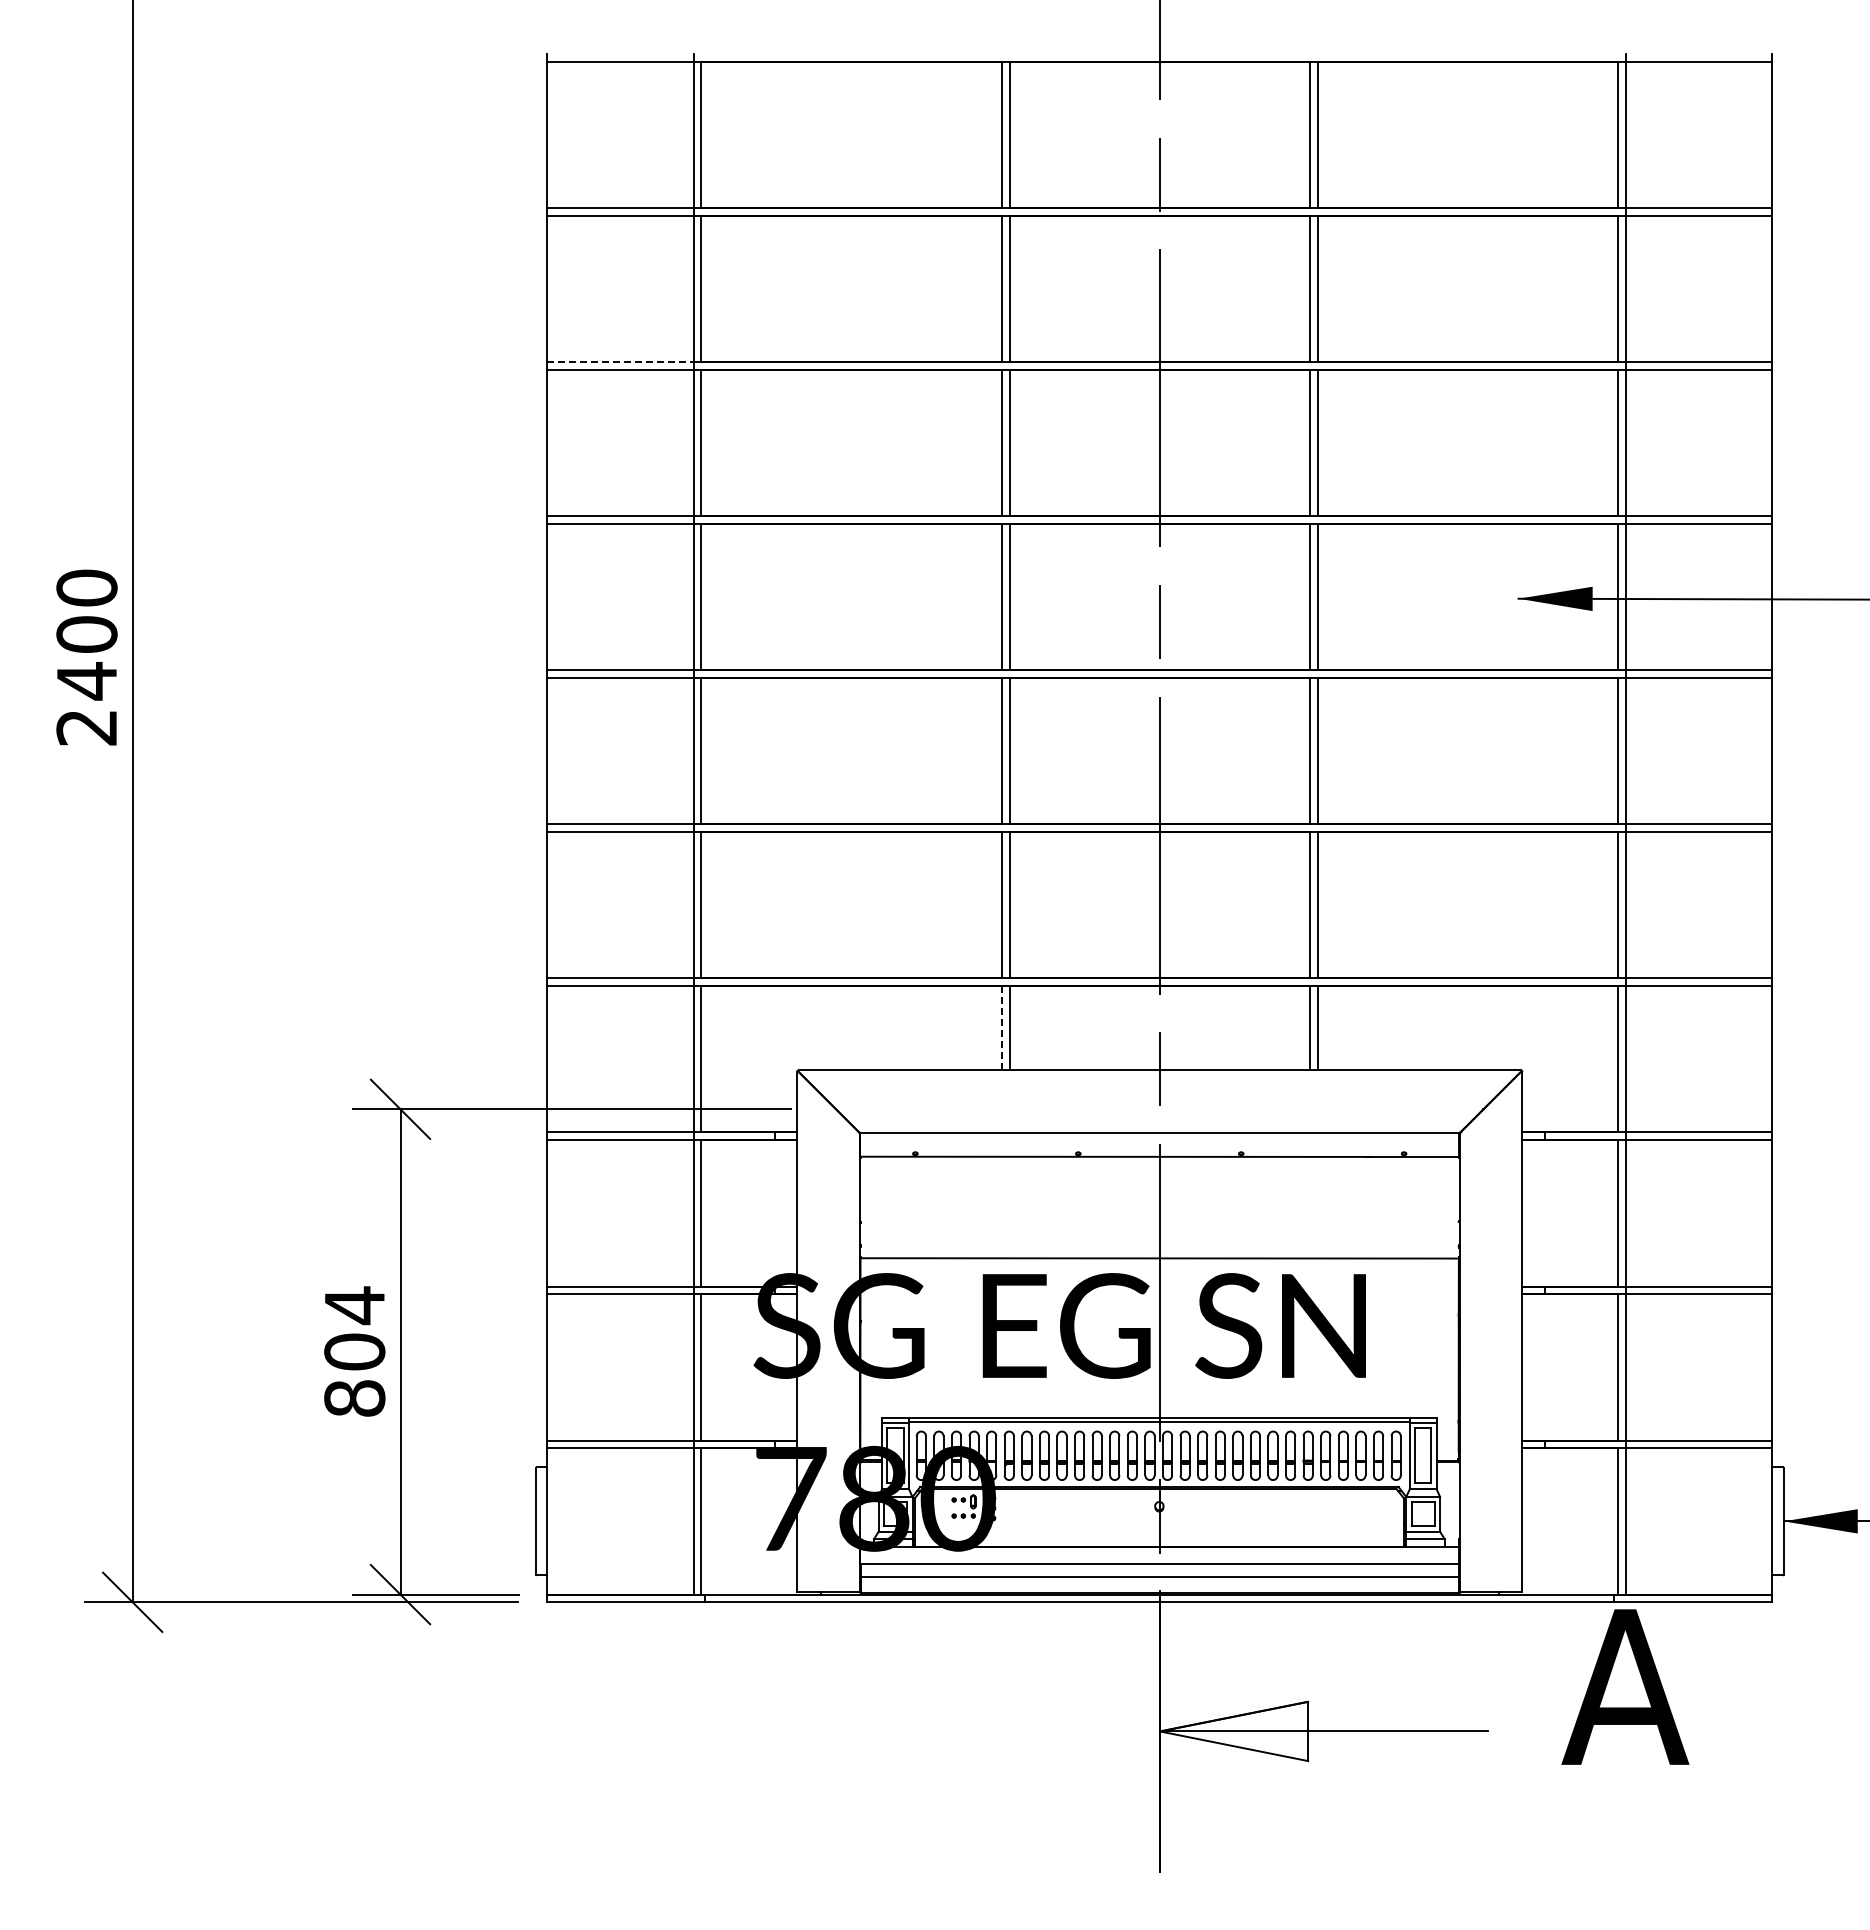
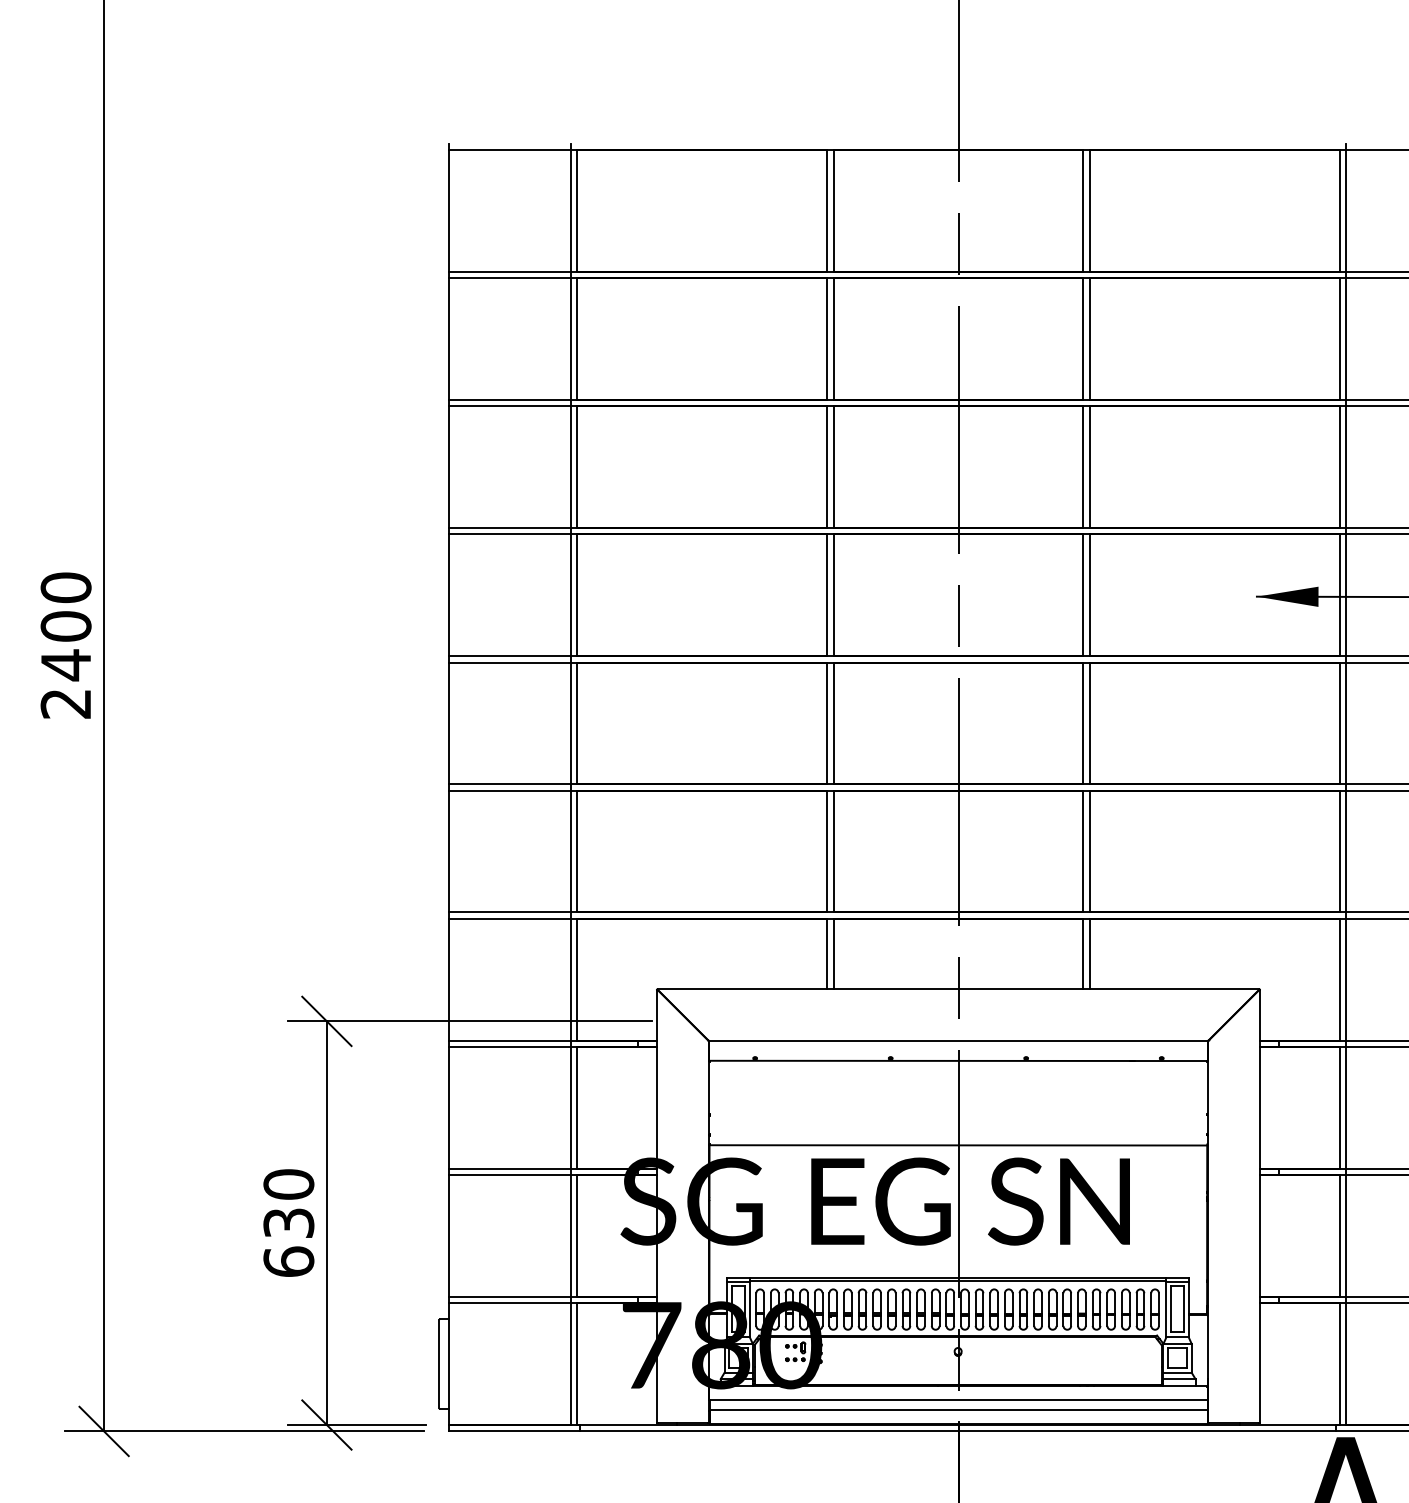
line: (621, 362) -> (510, 400), dashed -> solid
line: (1001, 1028) -> (826, 954), dashed -> solid
text: (354, 1351) -> (288, 1222), 804 -> 630

